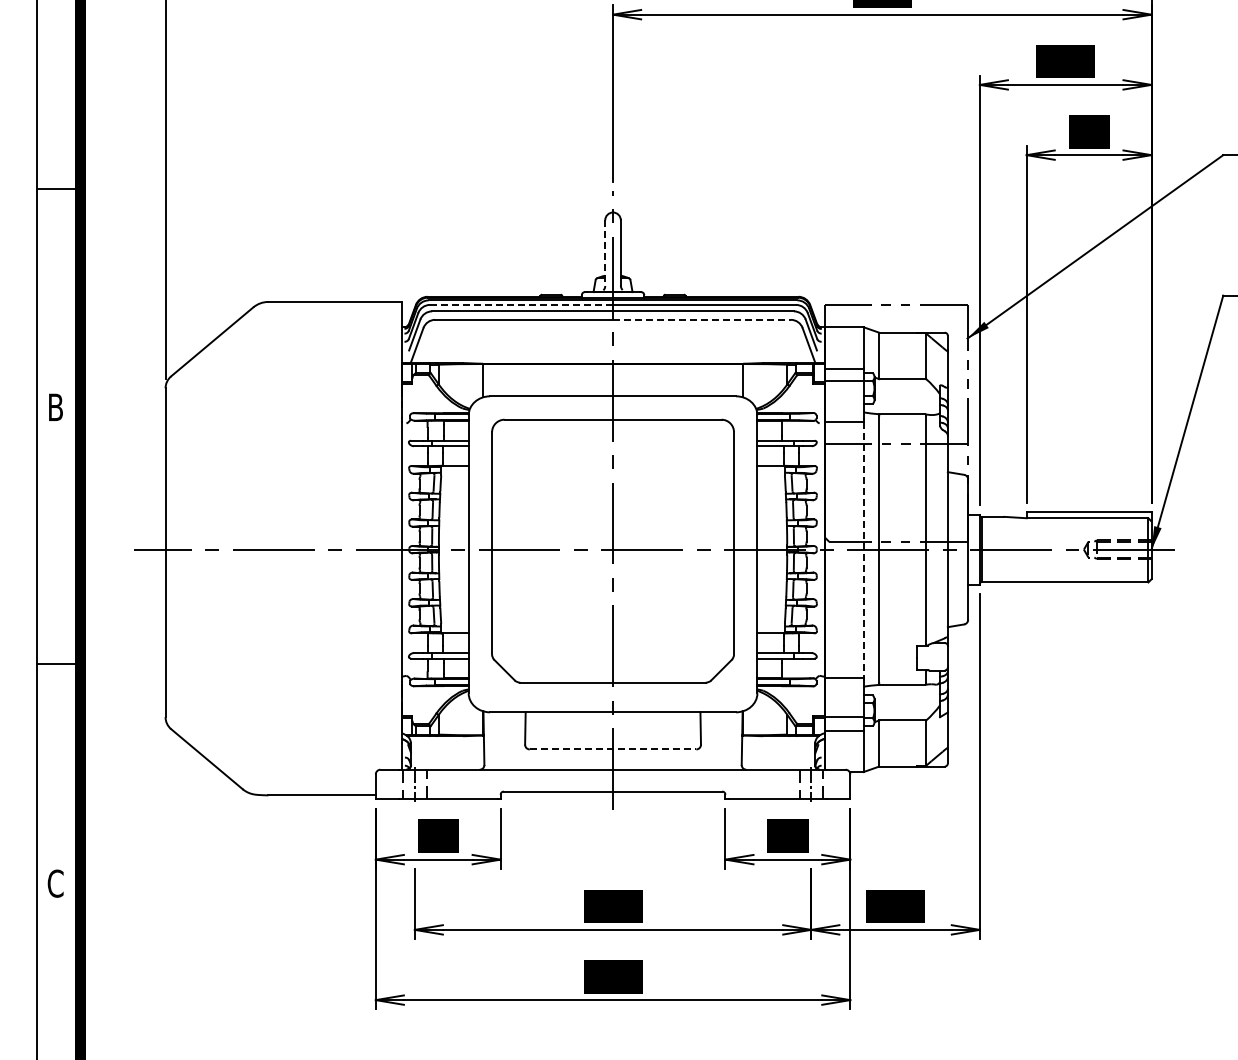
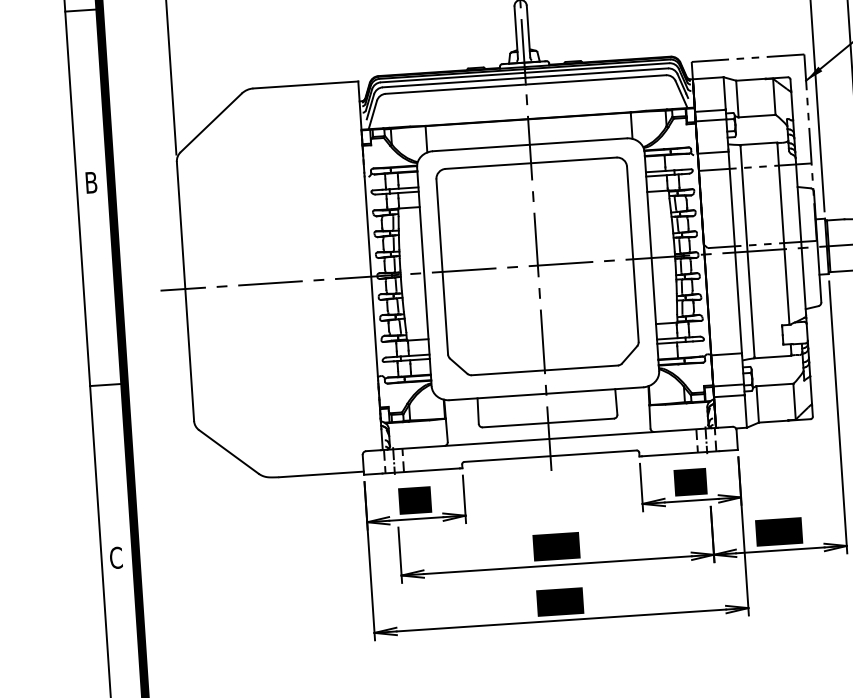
line: (605, 253) -> (516, 32), dashed -> solid
line: (521, 304) -> (452, 77), dashed -> solid
line: (701, 319) -> (595, 79), dashed -> solid
line: (863, 549) -> (735, 252), dashed -> solid
line: (613, 749) -> (548, 423), dashed -> solid

